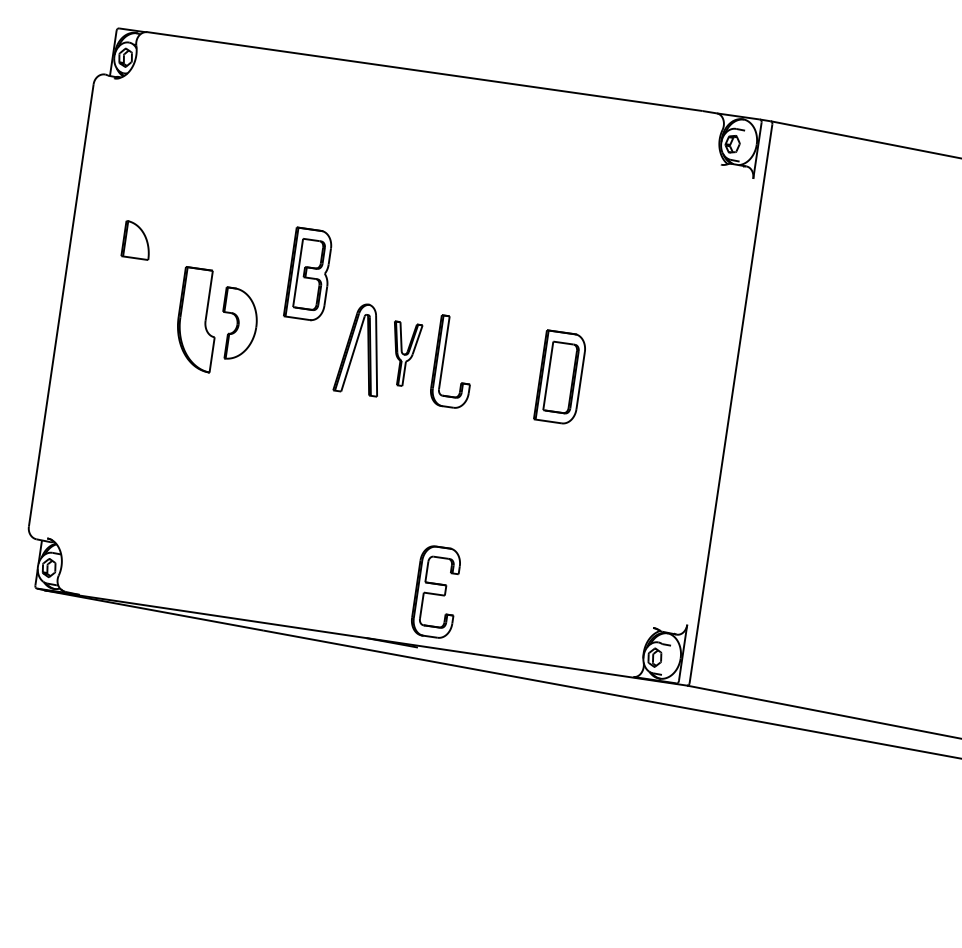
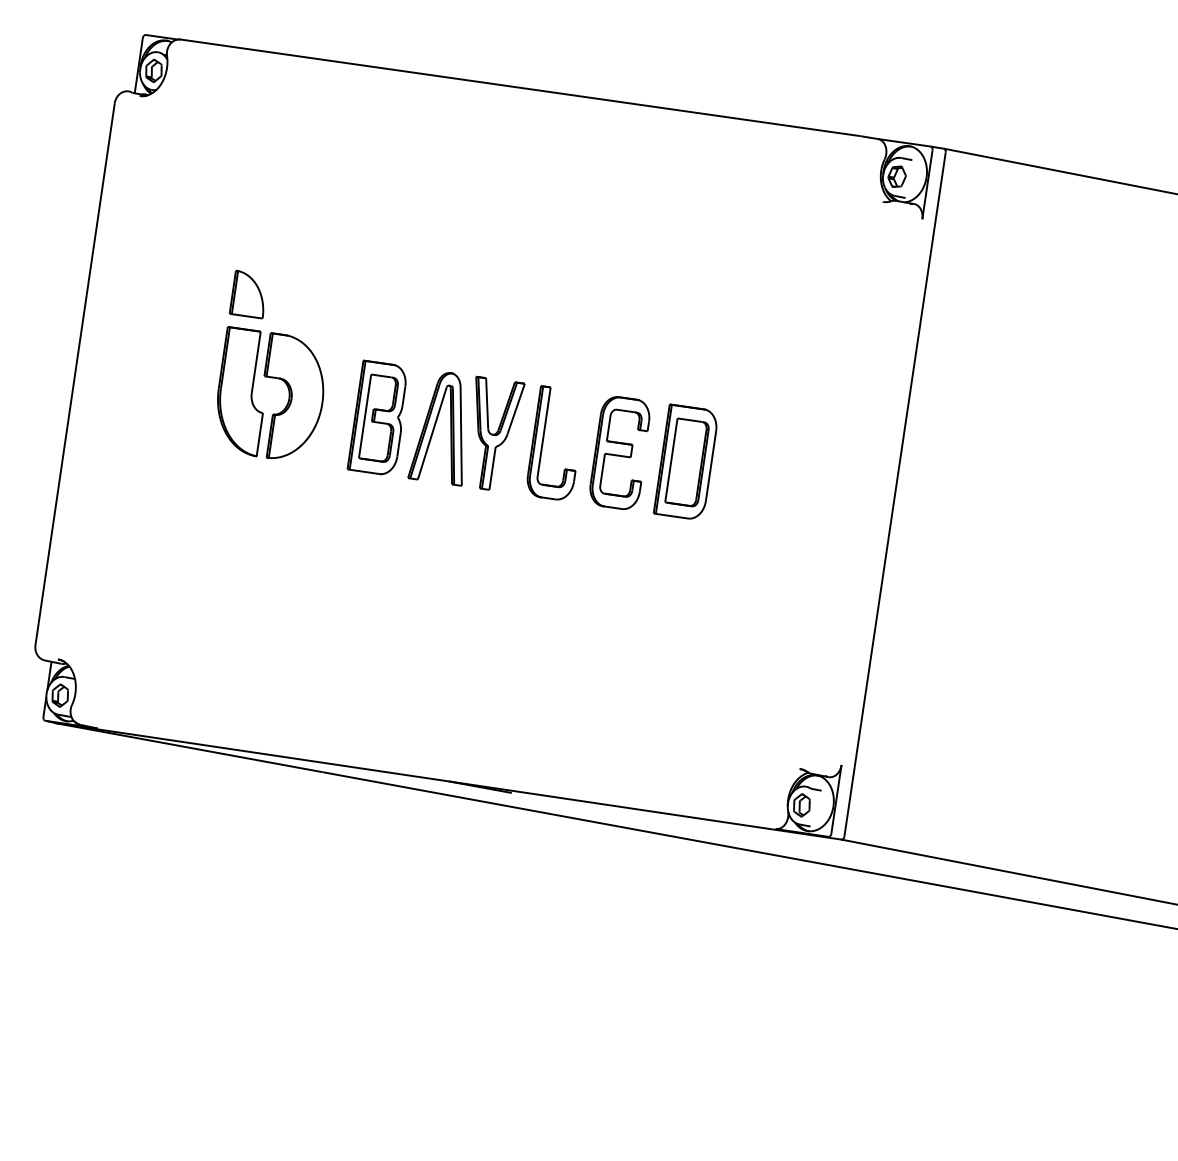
part: (135, 240) -> (246, 294), moved
part: (307, 273) -> (376, 417), moved
part: (239, 322) -> (293, 395), size x1.43
part: (408, 353) -> (500, 432), size x1.43
part: (435, 591) -> (619, 452), moved

